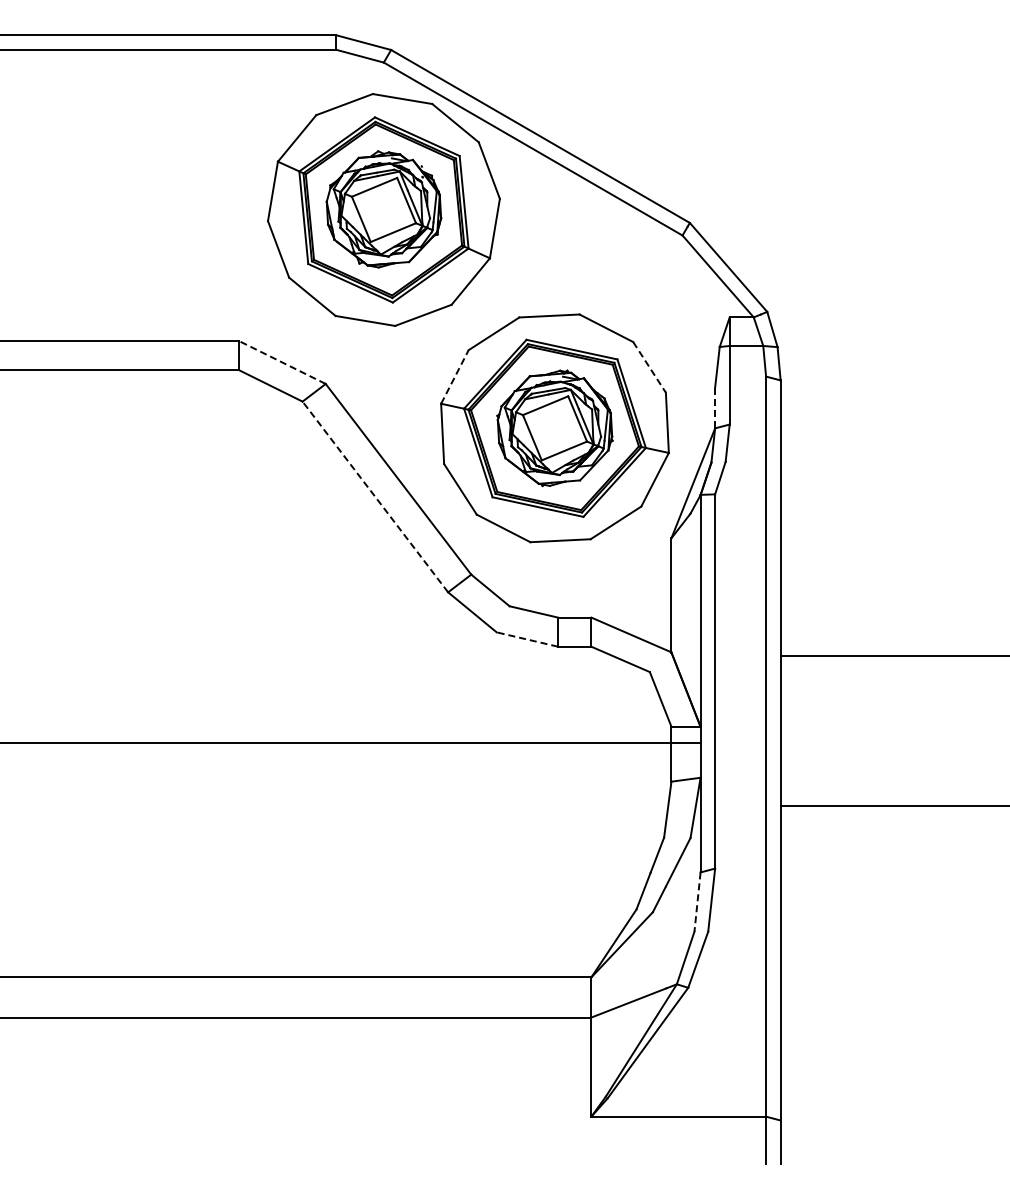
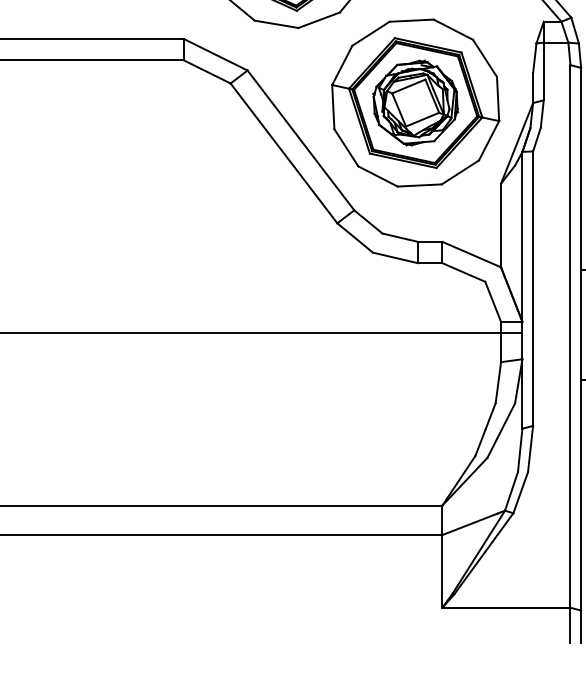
line: (281, 362) -> (215, 54), dashed -> solid
line: (649, 367) -> (484, 58), dashed -> solid
line: (455, 376) -> (342, 65), dashed -> solid
line: (715, 408) -> (533, 88), dashed -> solid
line: (375, 496) -> (284, 153), dashed -> solid
line: (526, 639) -> (394, 257), dashed -> solid
line: (697, 902) -> (520, 450), dashed -> solid

